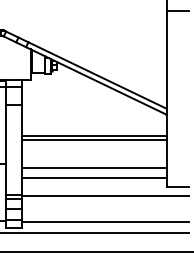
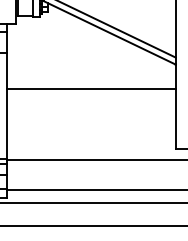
line: (94, 139) -> (91, 93), removed
line: (94, 167) -> (91, 126), removed
line: (94, 178) -> (91, 139), removed

